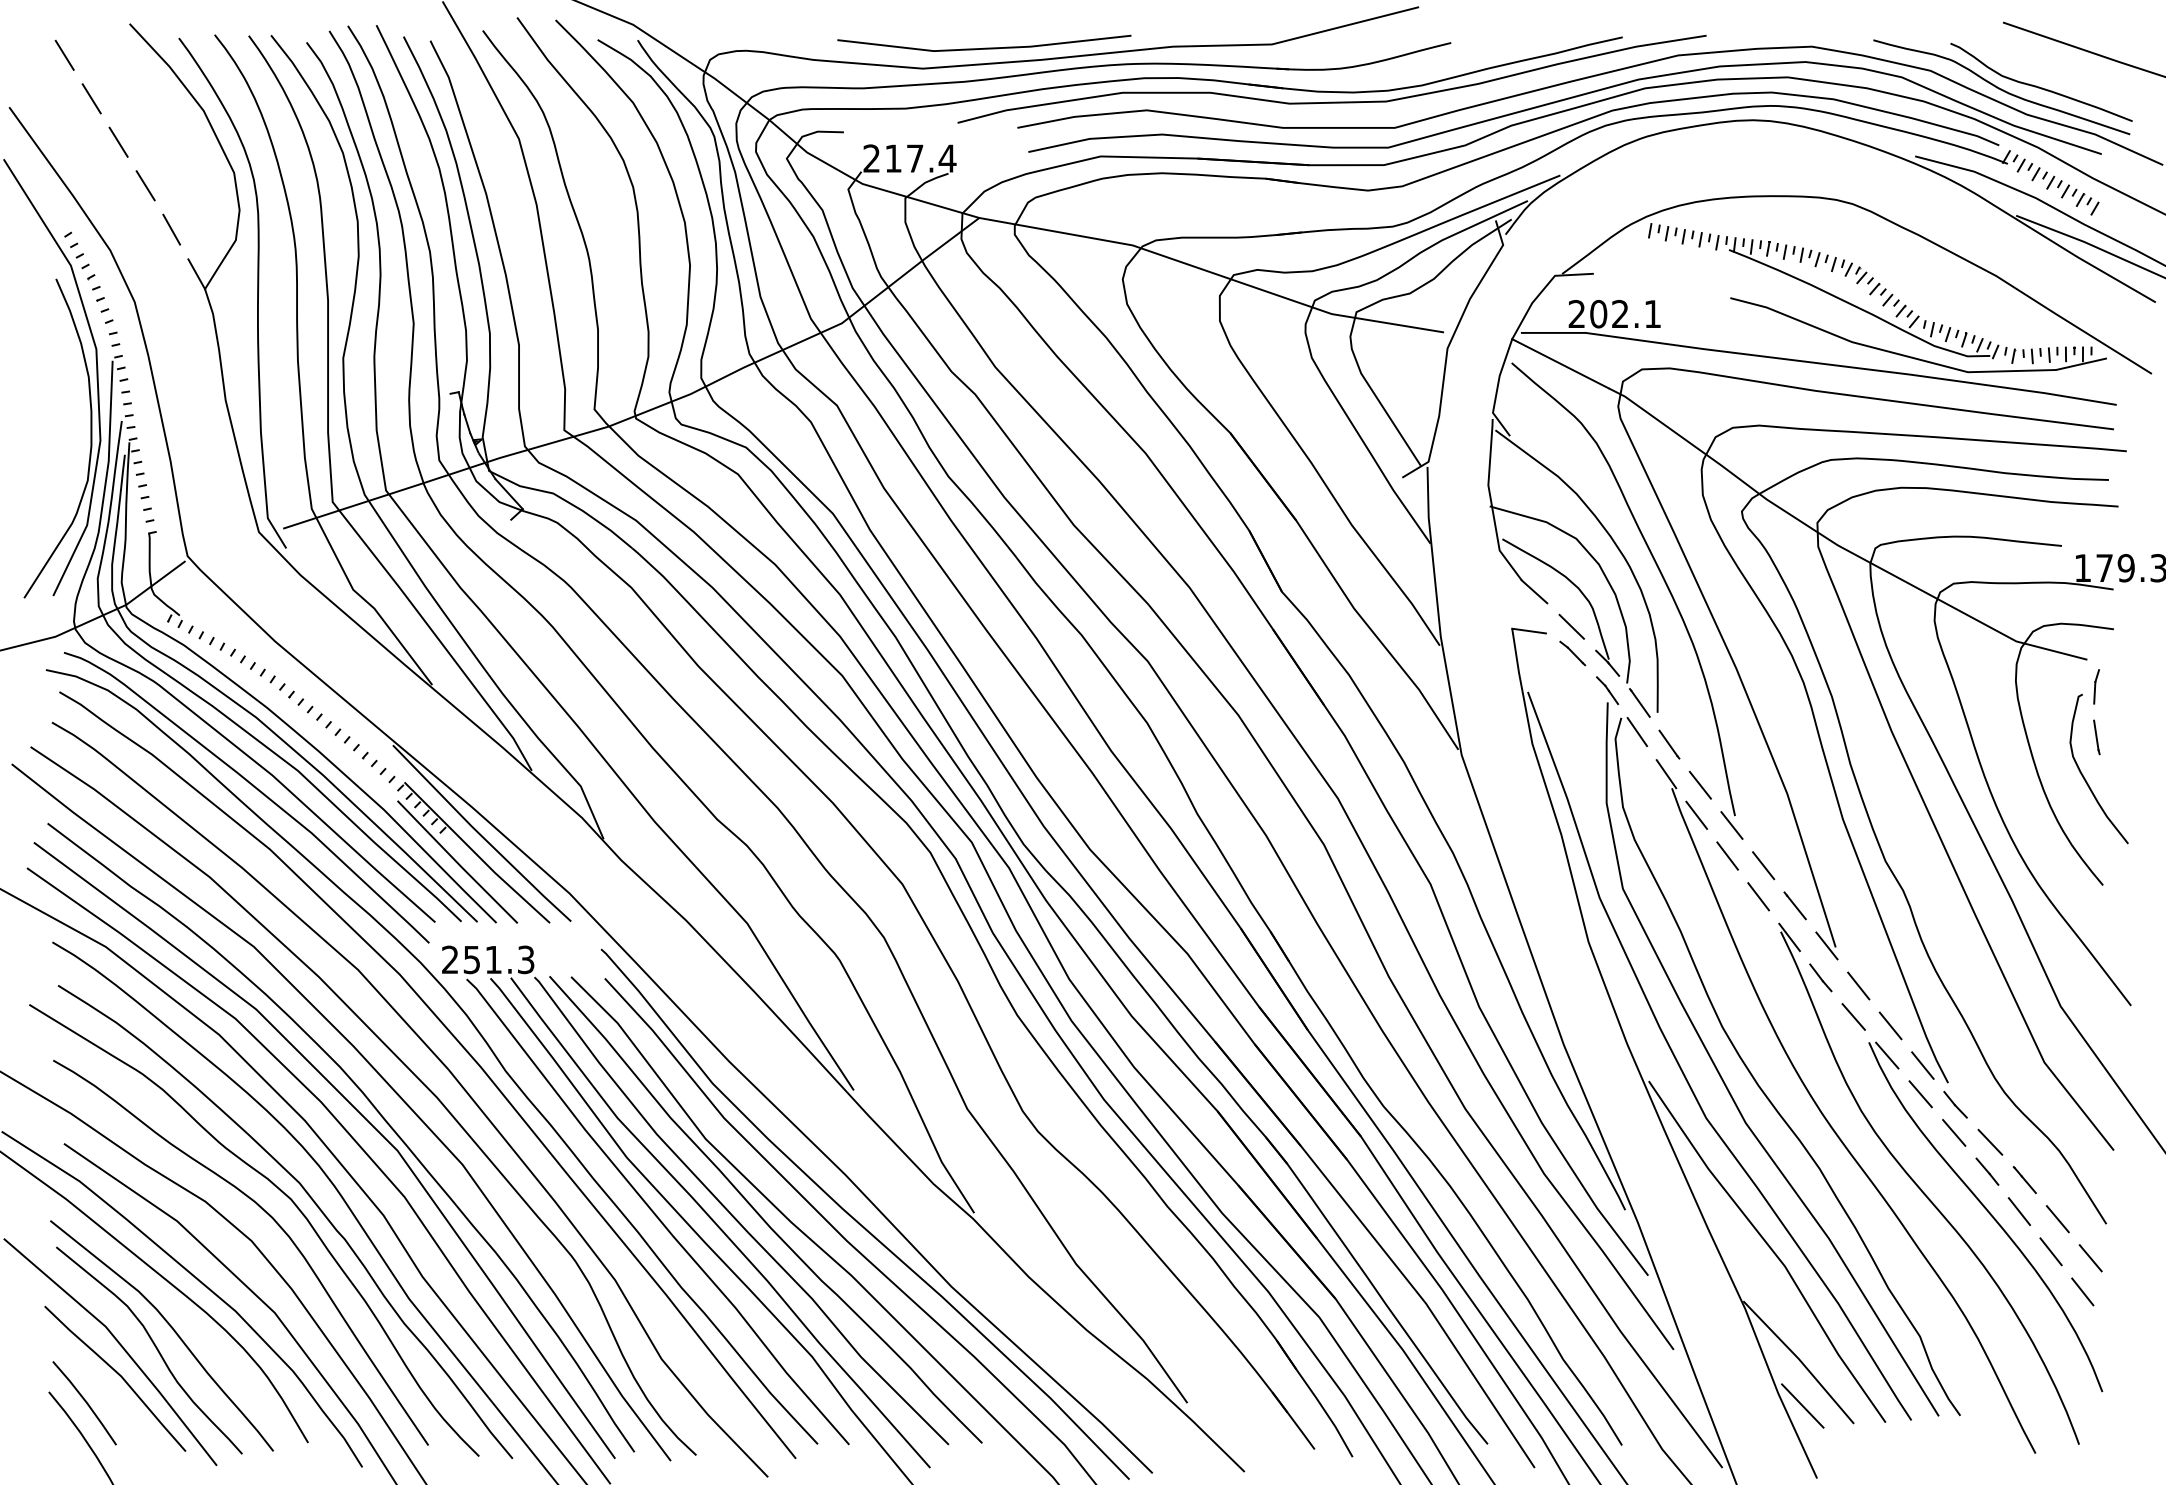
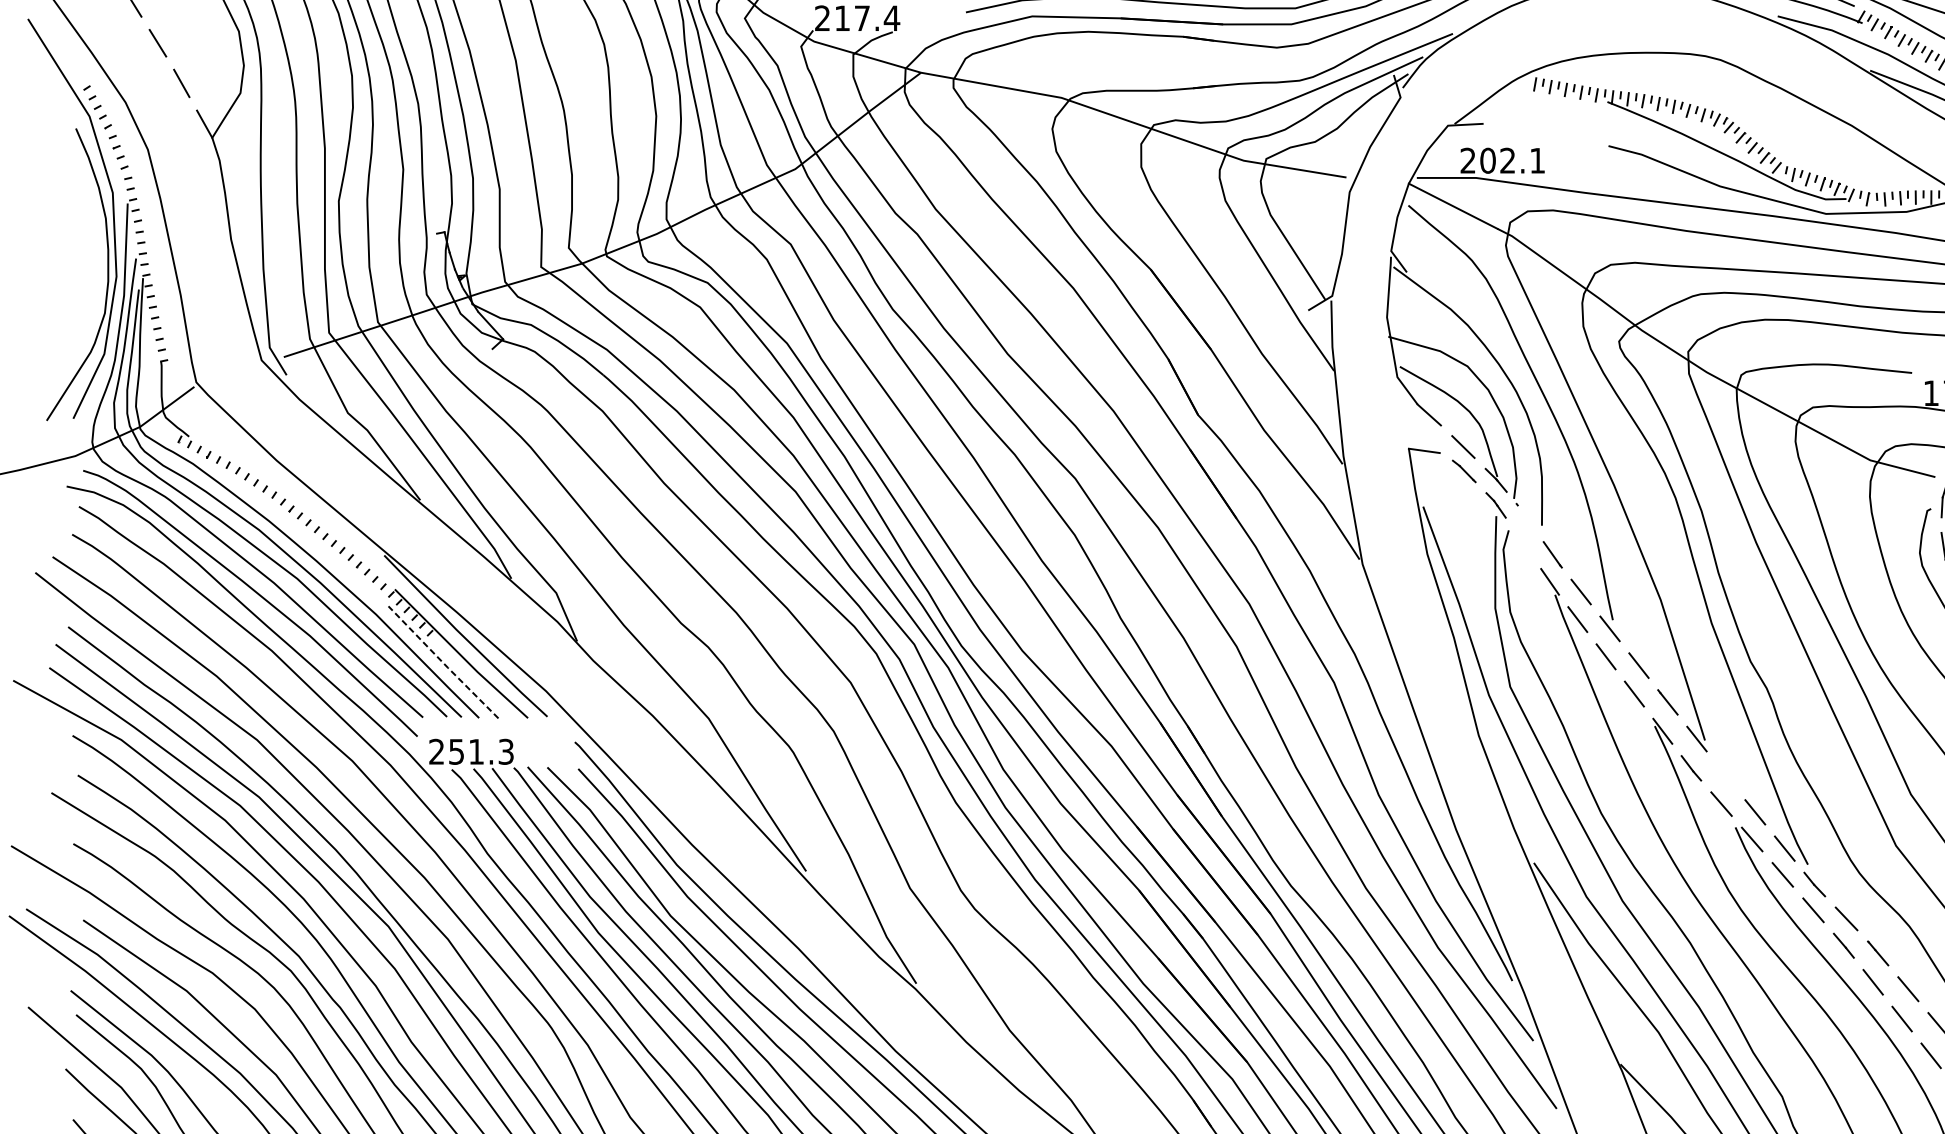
line: (1640, 703) -> (1526, 517), removed
line: (1637, 732) -> (1523, 543), removed
line: (457, 863) -> (443, 663), solid -> dashed
line: (1858, 985) -> (1725, 775), removed

